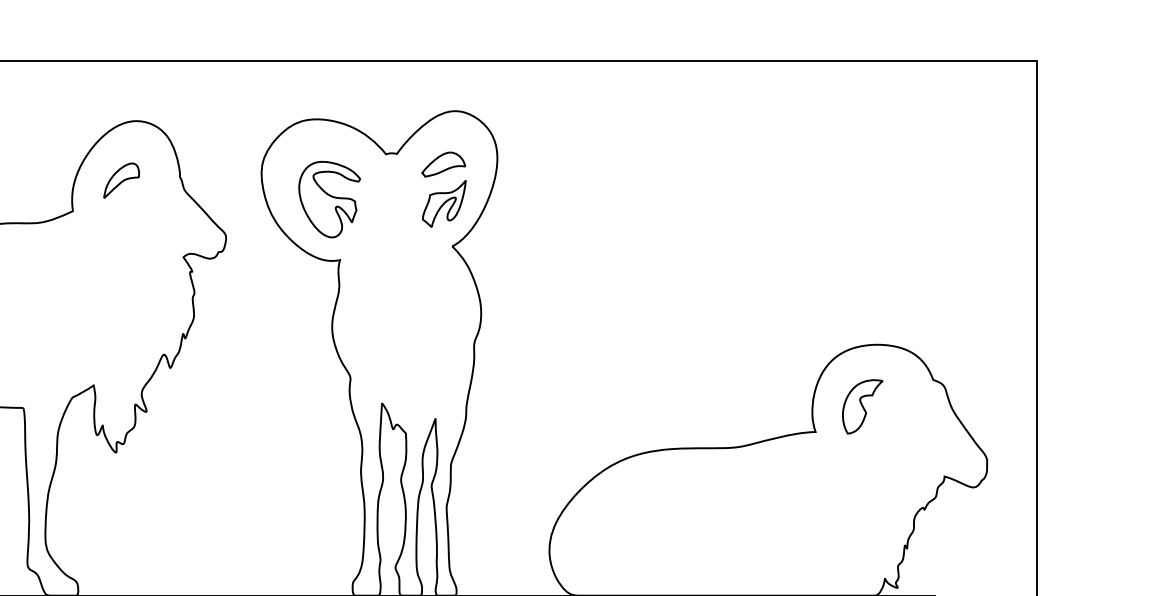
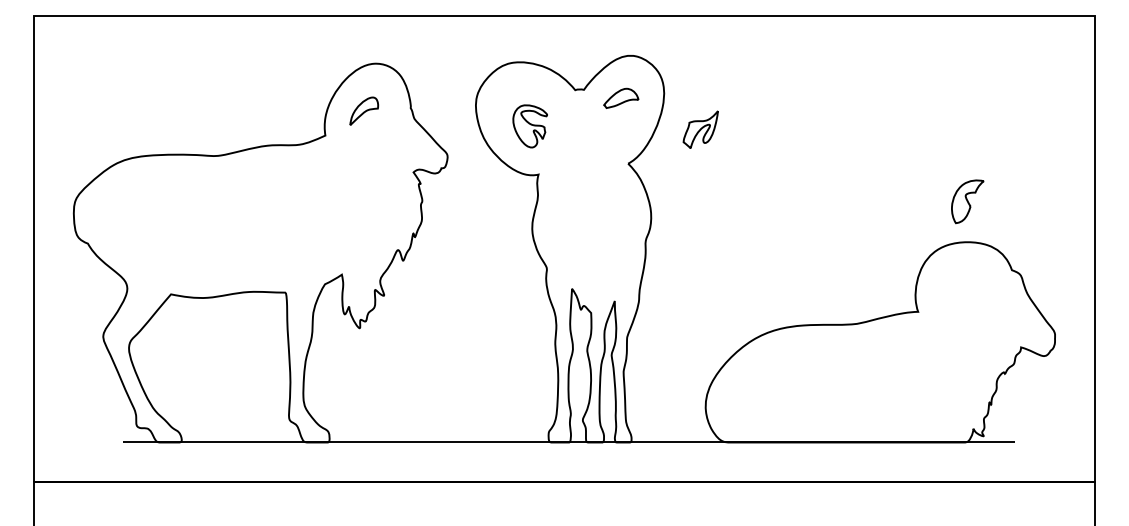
part: (329, 199) -> (530, 126), size x0.7
part: (443, 203) -> (700, 129), moved
part: (862, 406) -> (967, 201), moved

